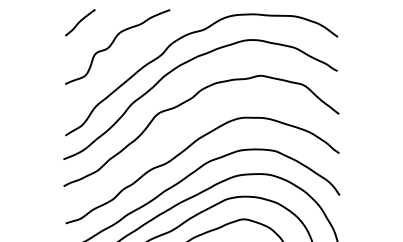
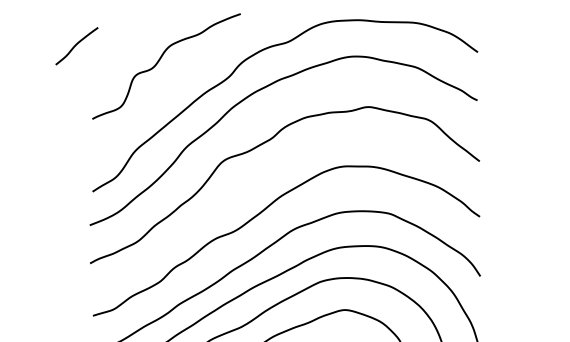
curve: (80, 22) -> (77, 45), moved

